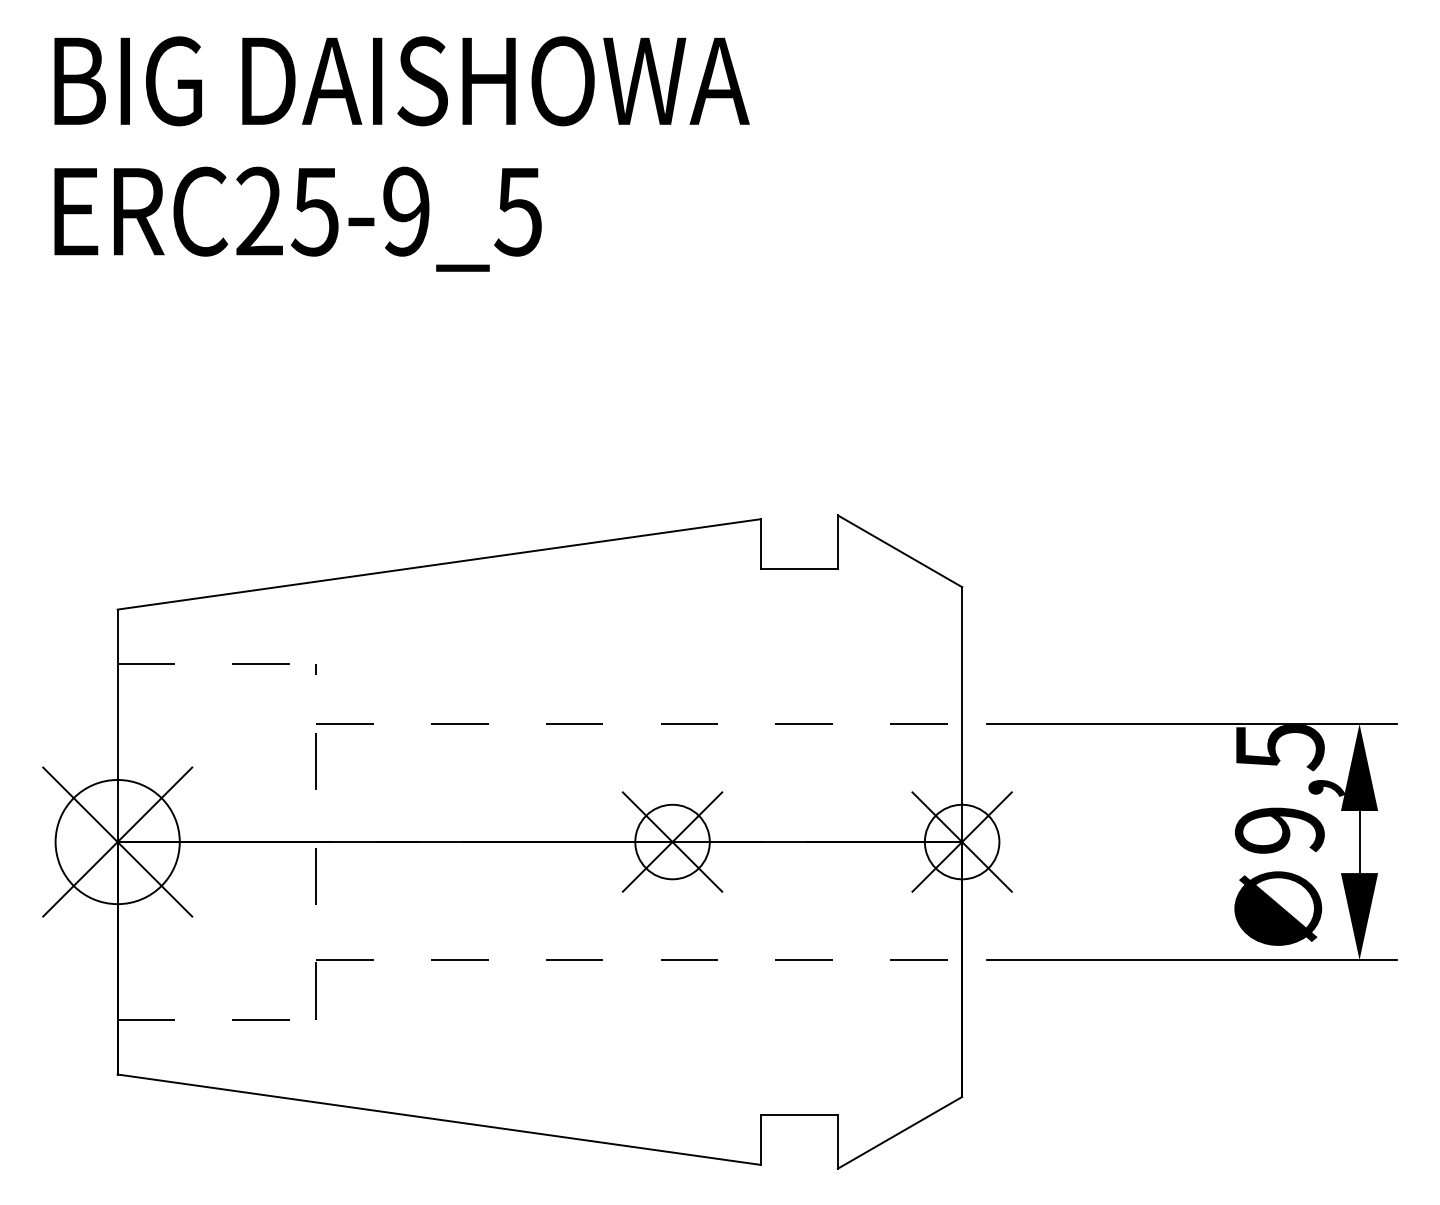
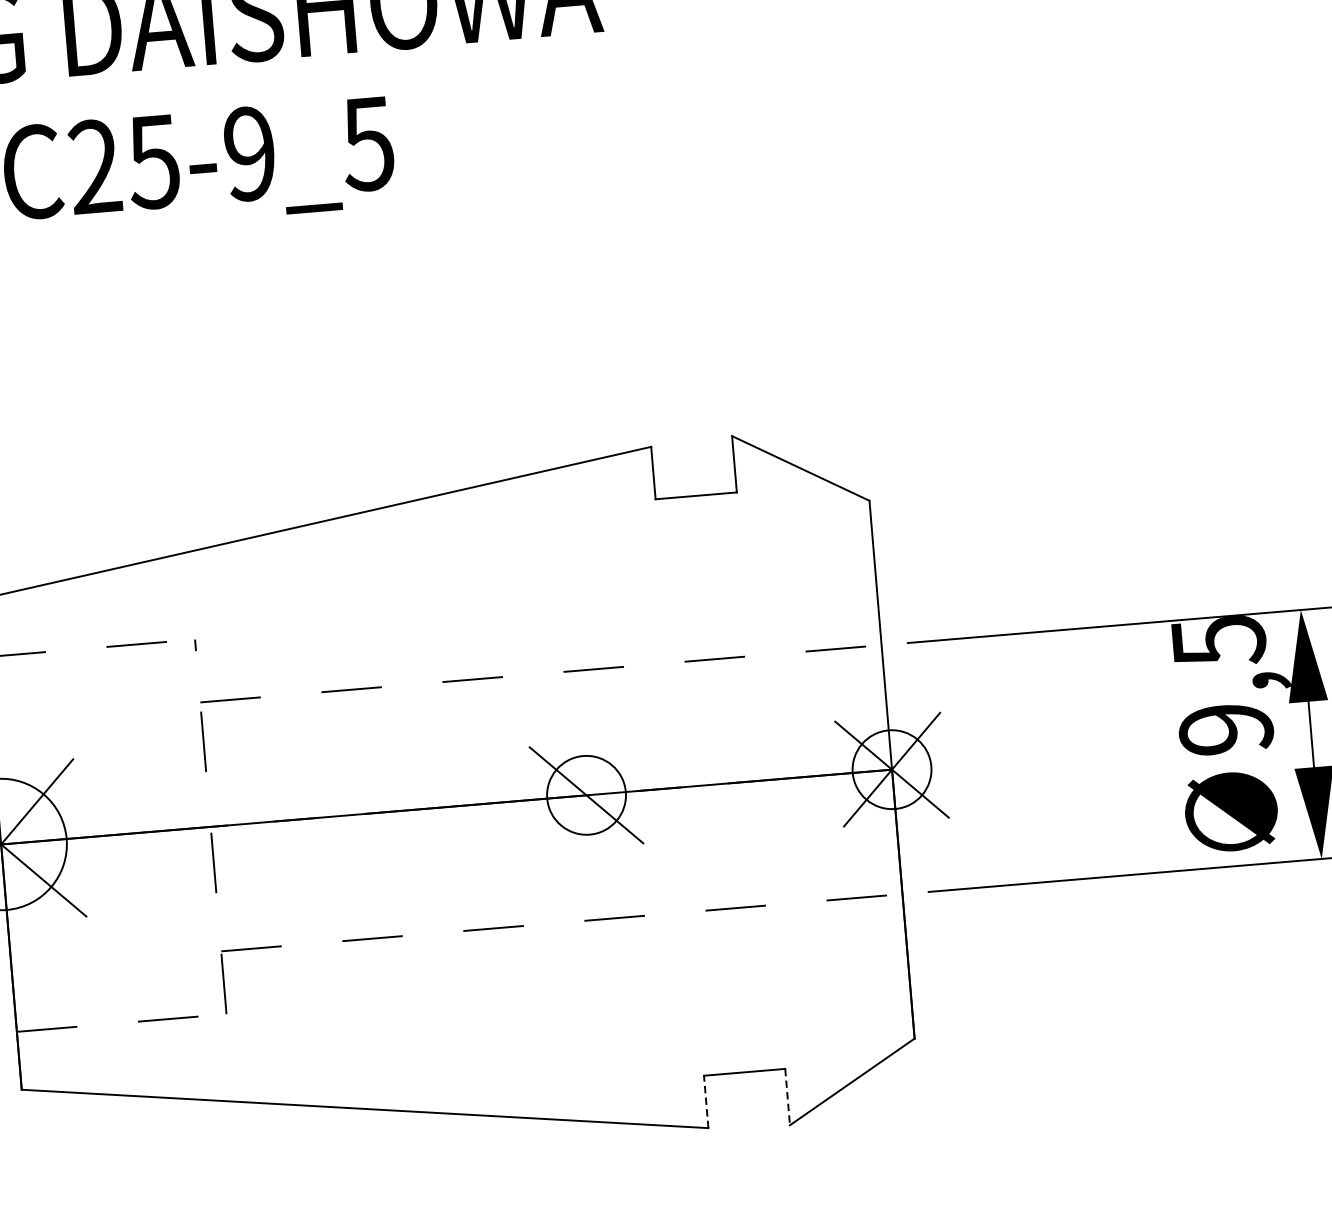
line: (672, 841) -> (586, 794), removed
line: (760, 1140) -> (705, 1102), solid -> dashed
line: (837, 1141) -> (787, 1096), solid -> dashed

